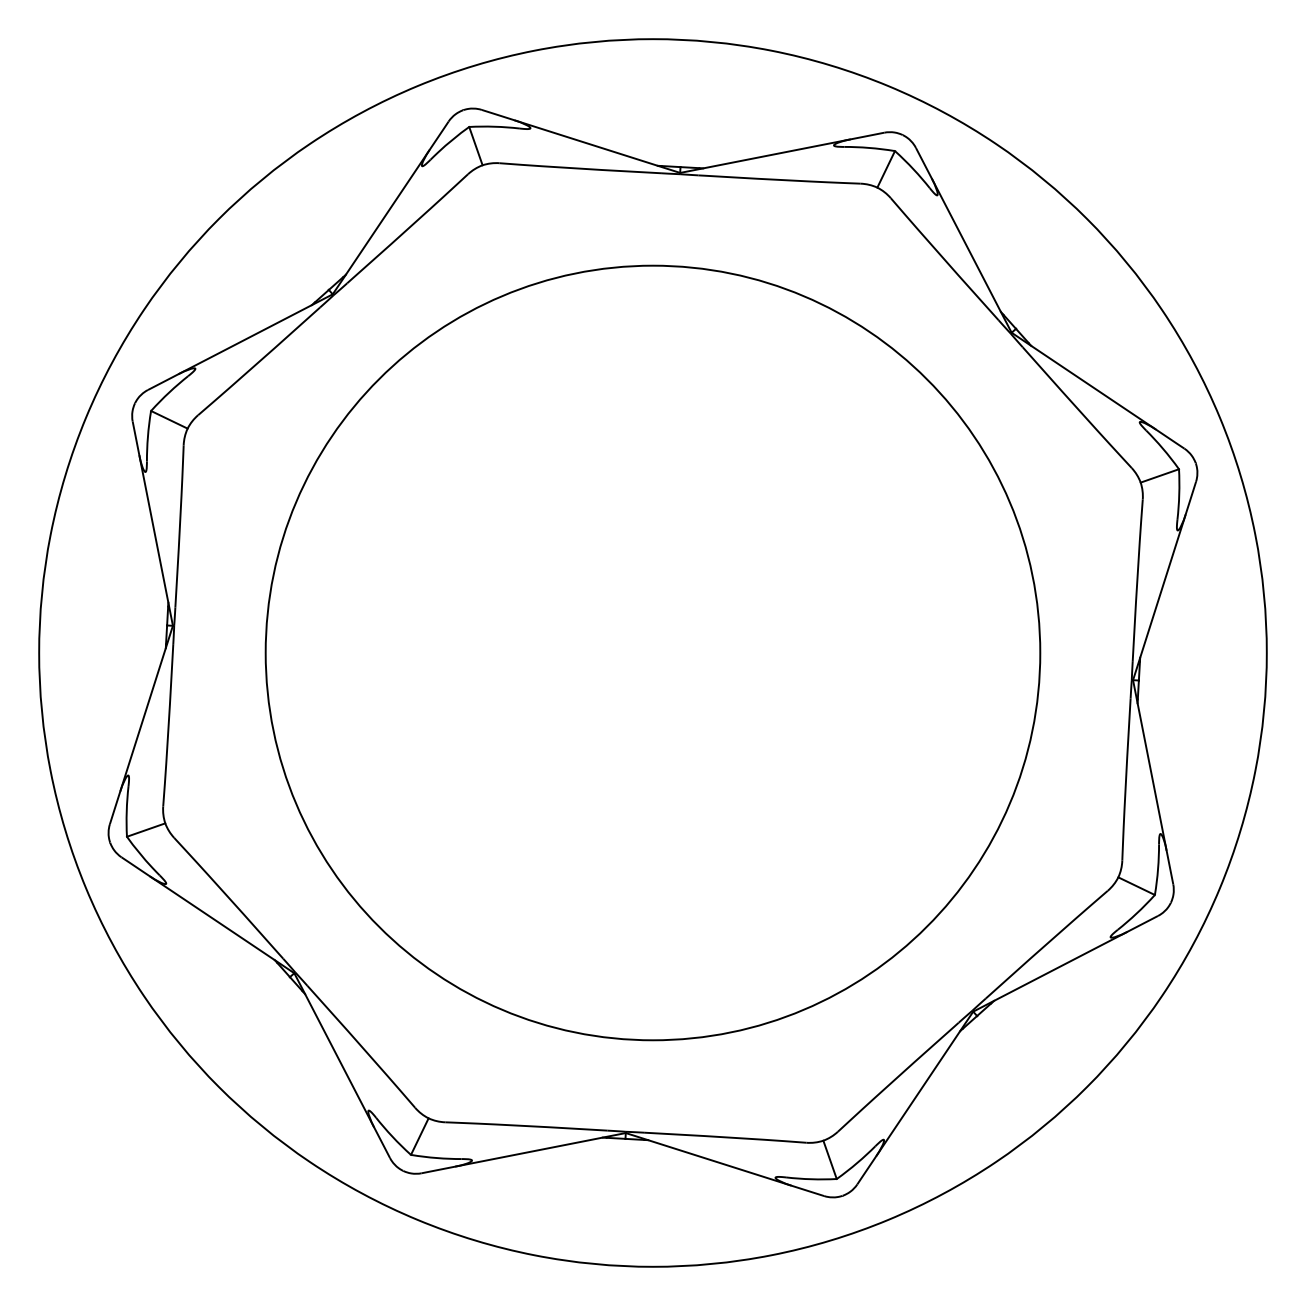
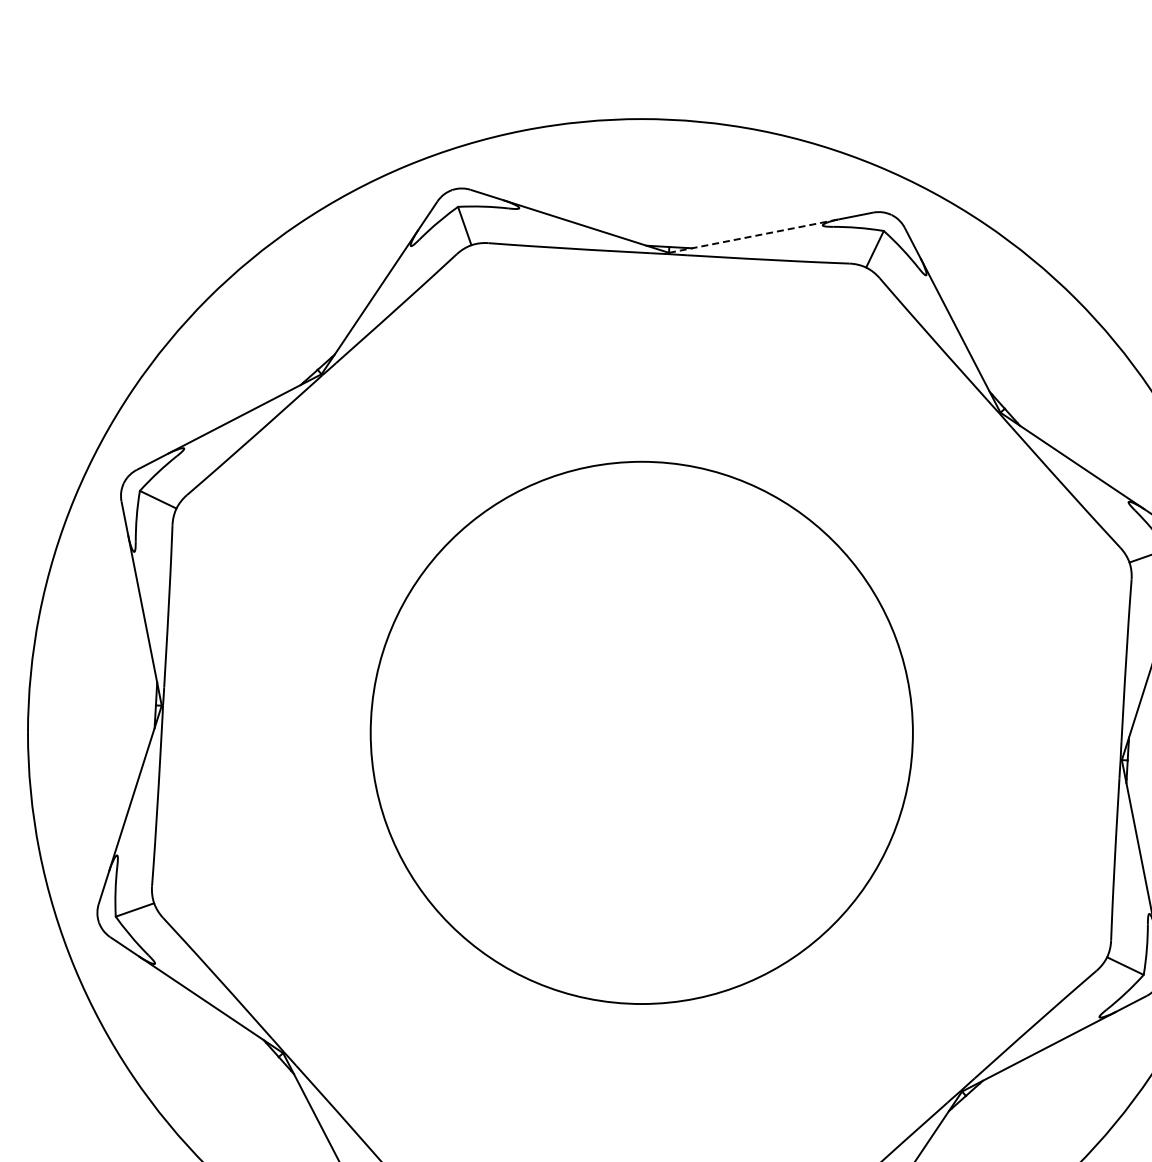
line: (765, 156) -> (754, 236), solid -> dashed
circle: (652, 652) -> (641, 732), size x0.7

